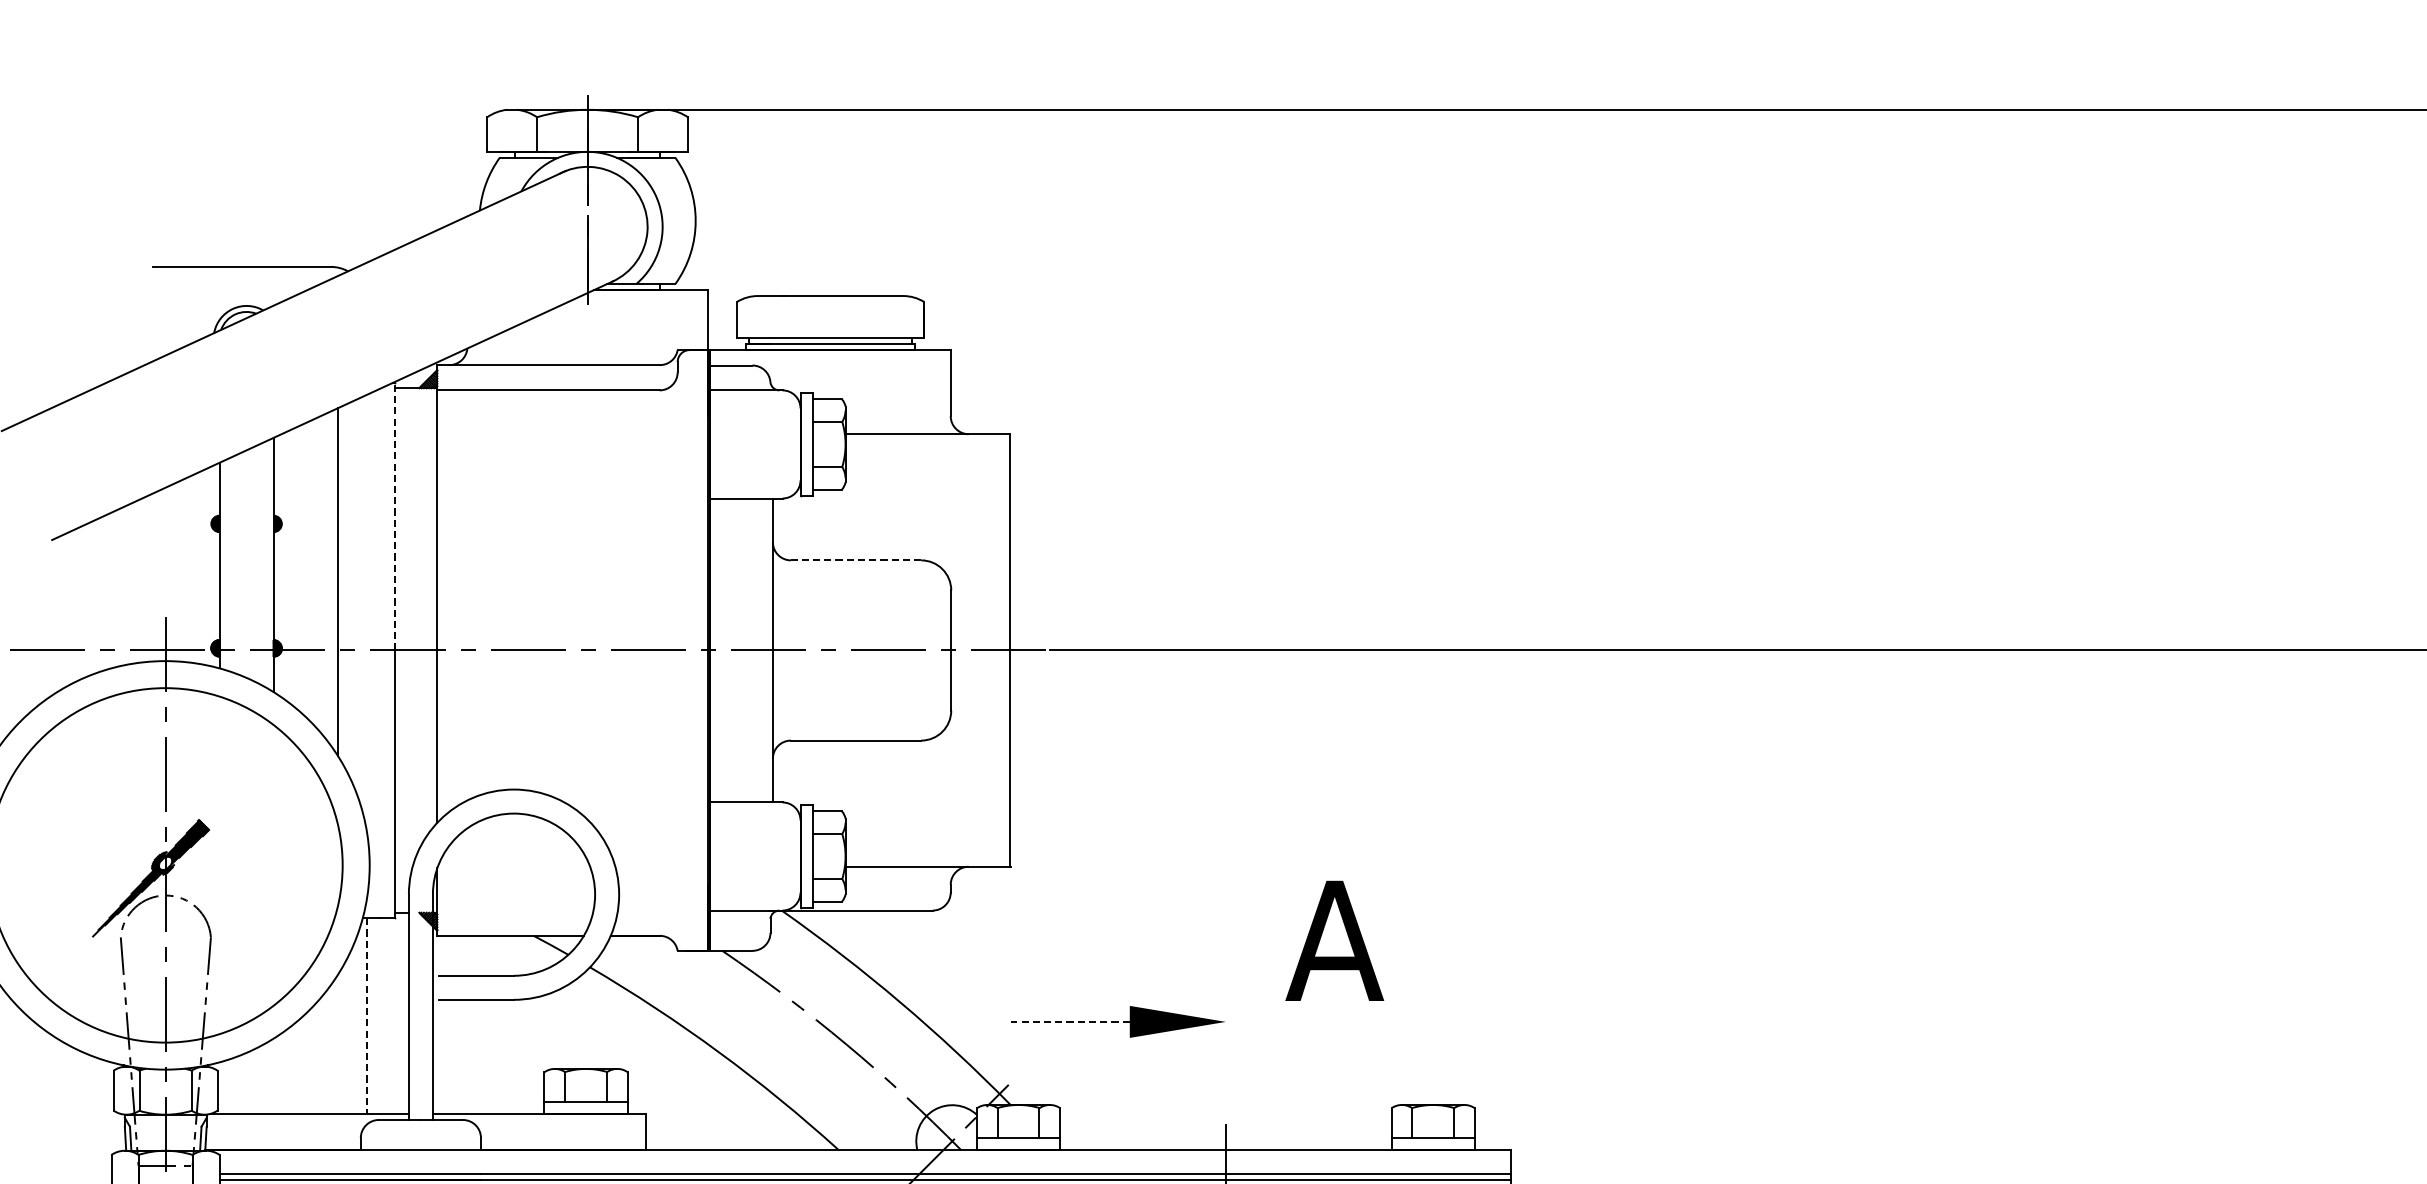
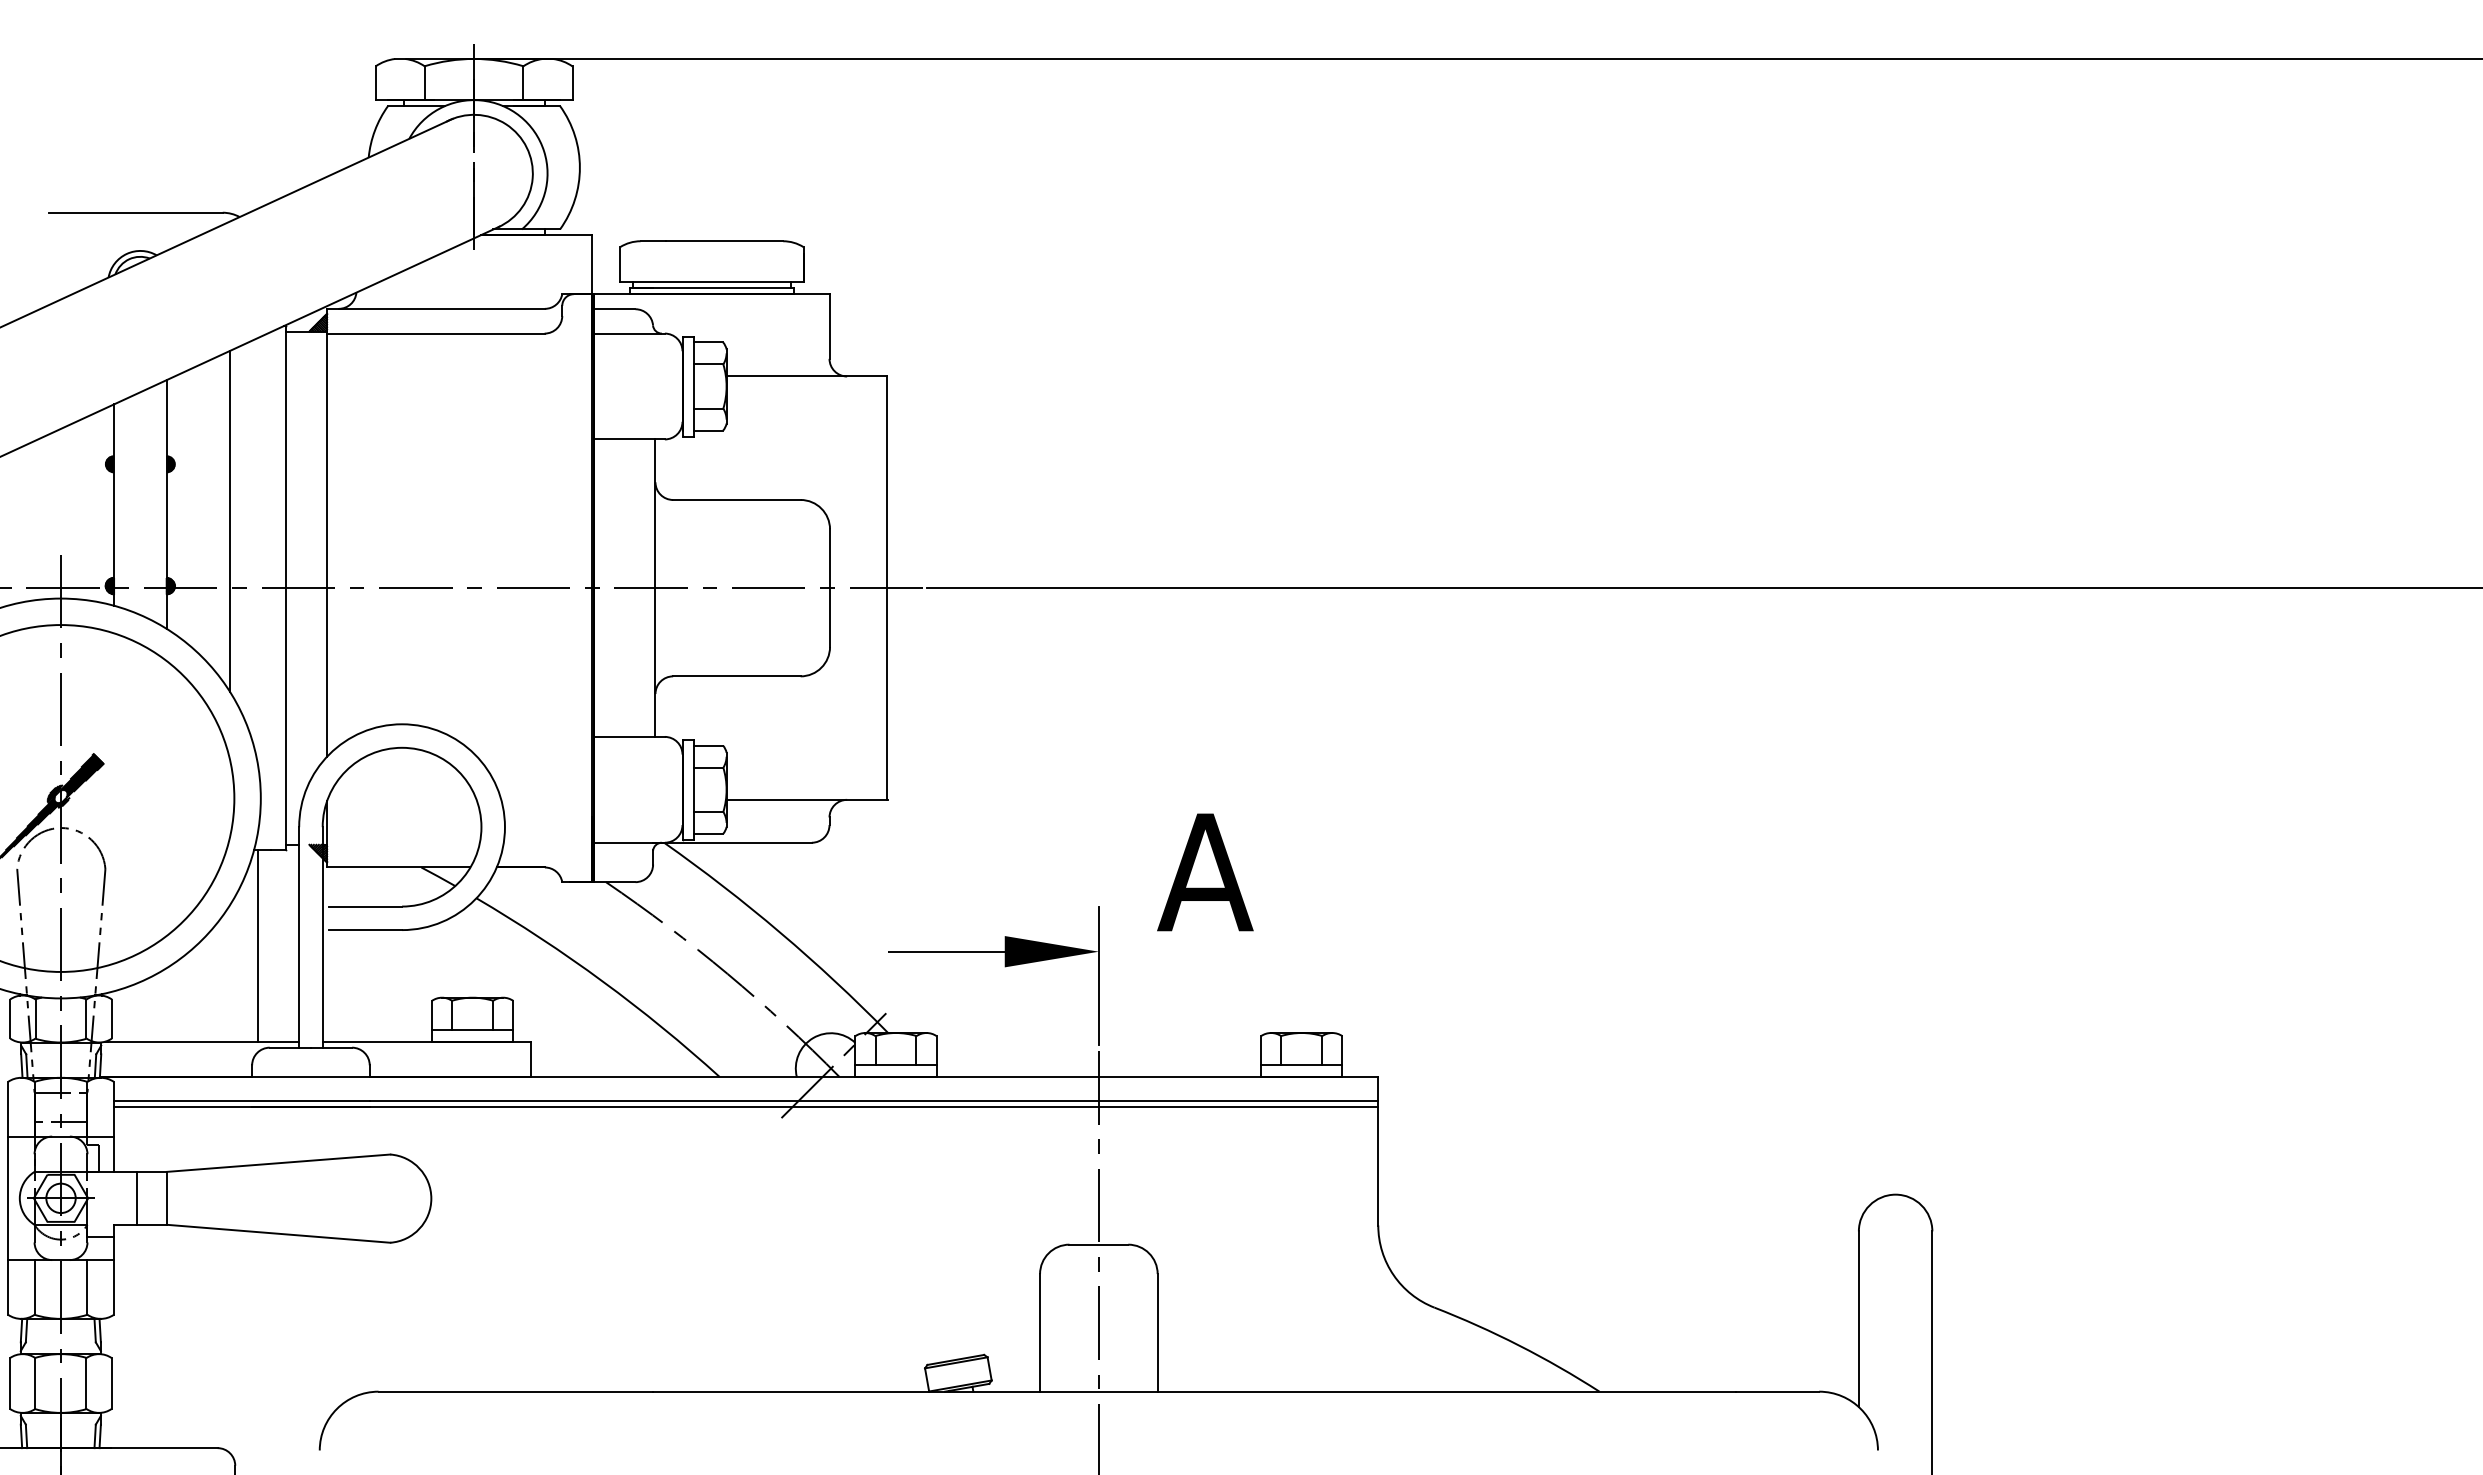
line: (394, 516) -> (285, 457), dashed -> solid
line: (855, 559) -> (736, 499), dashed -> solid
line: (367, 1015) -> (258, 945), dashed -> solid
line: (1069, 1021) -> (945, 951), dashed -> solid
line: (1225, 1046) -> (1098, 975), added

